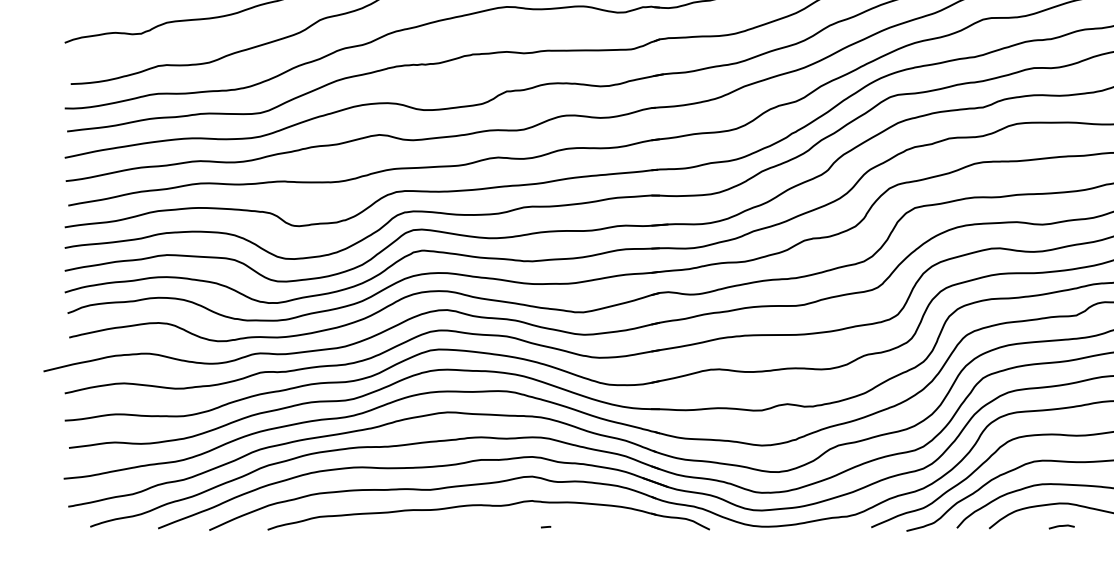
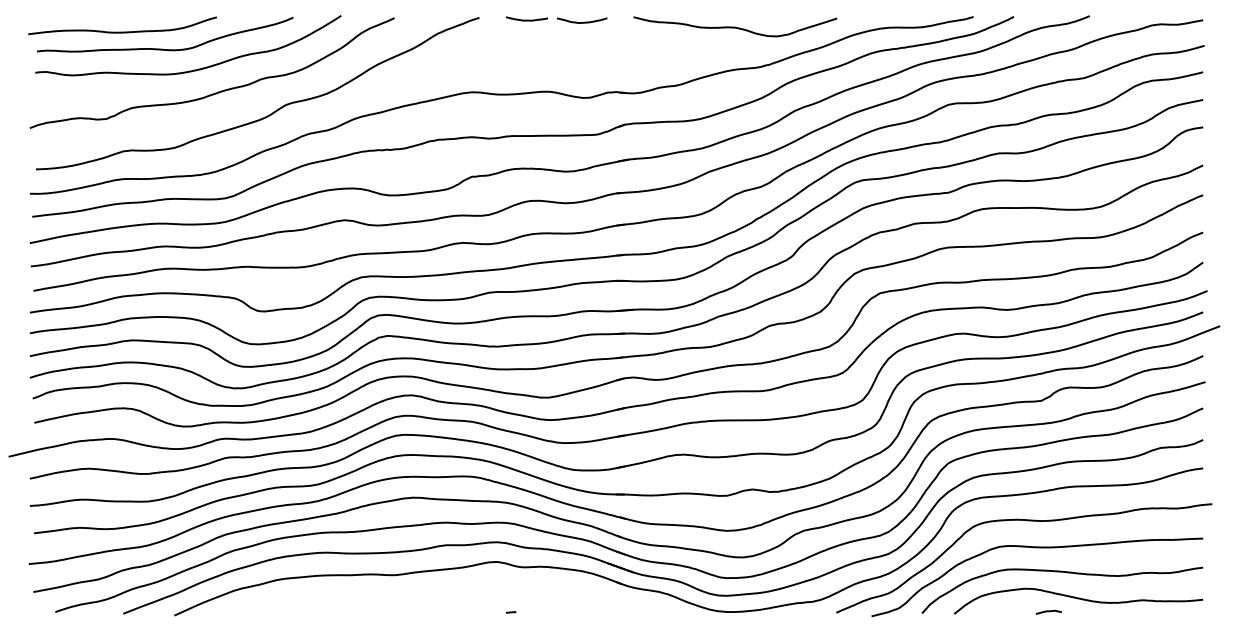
part: (488, 506) -> (453, 591), removed
curve: (1061, 526) -> (1048, 611), moved

